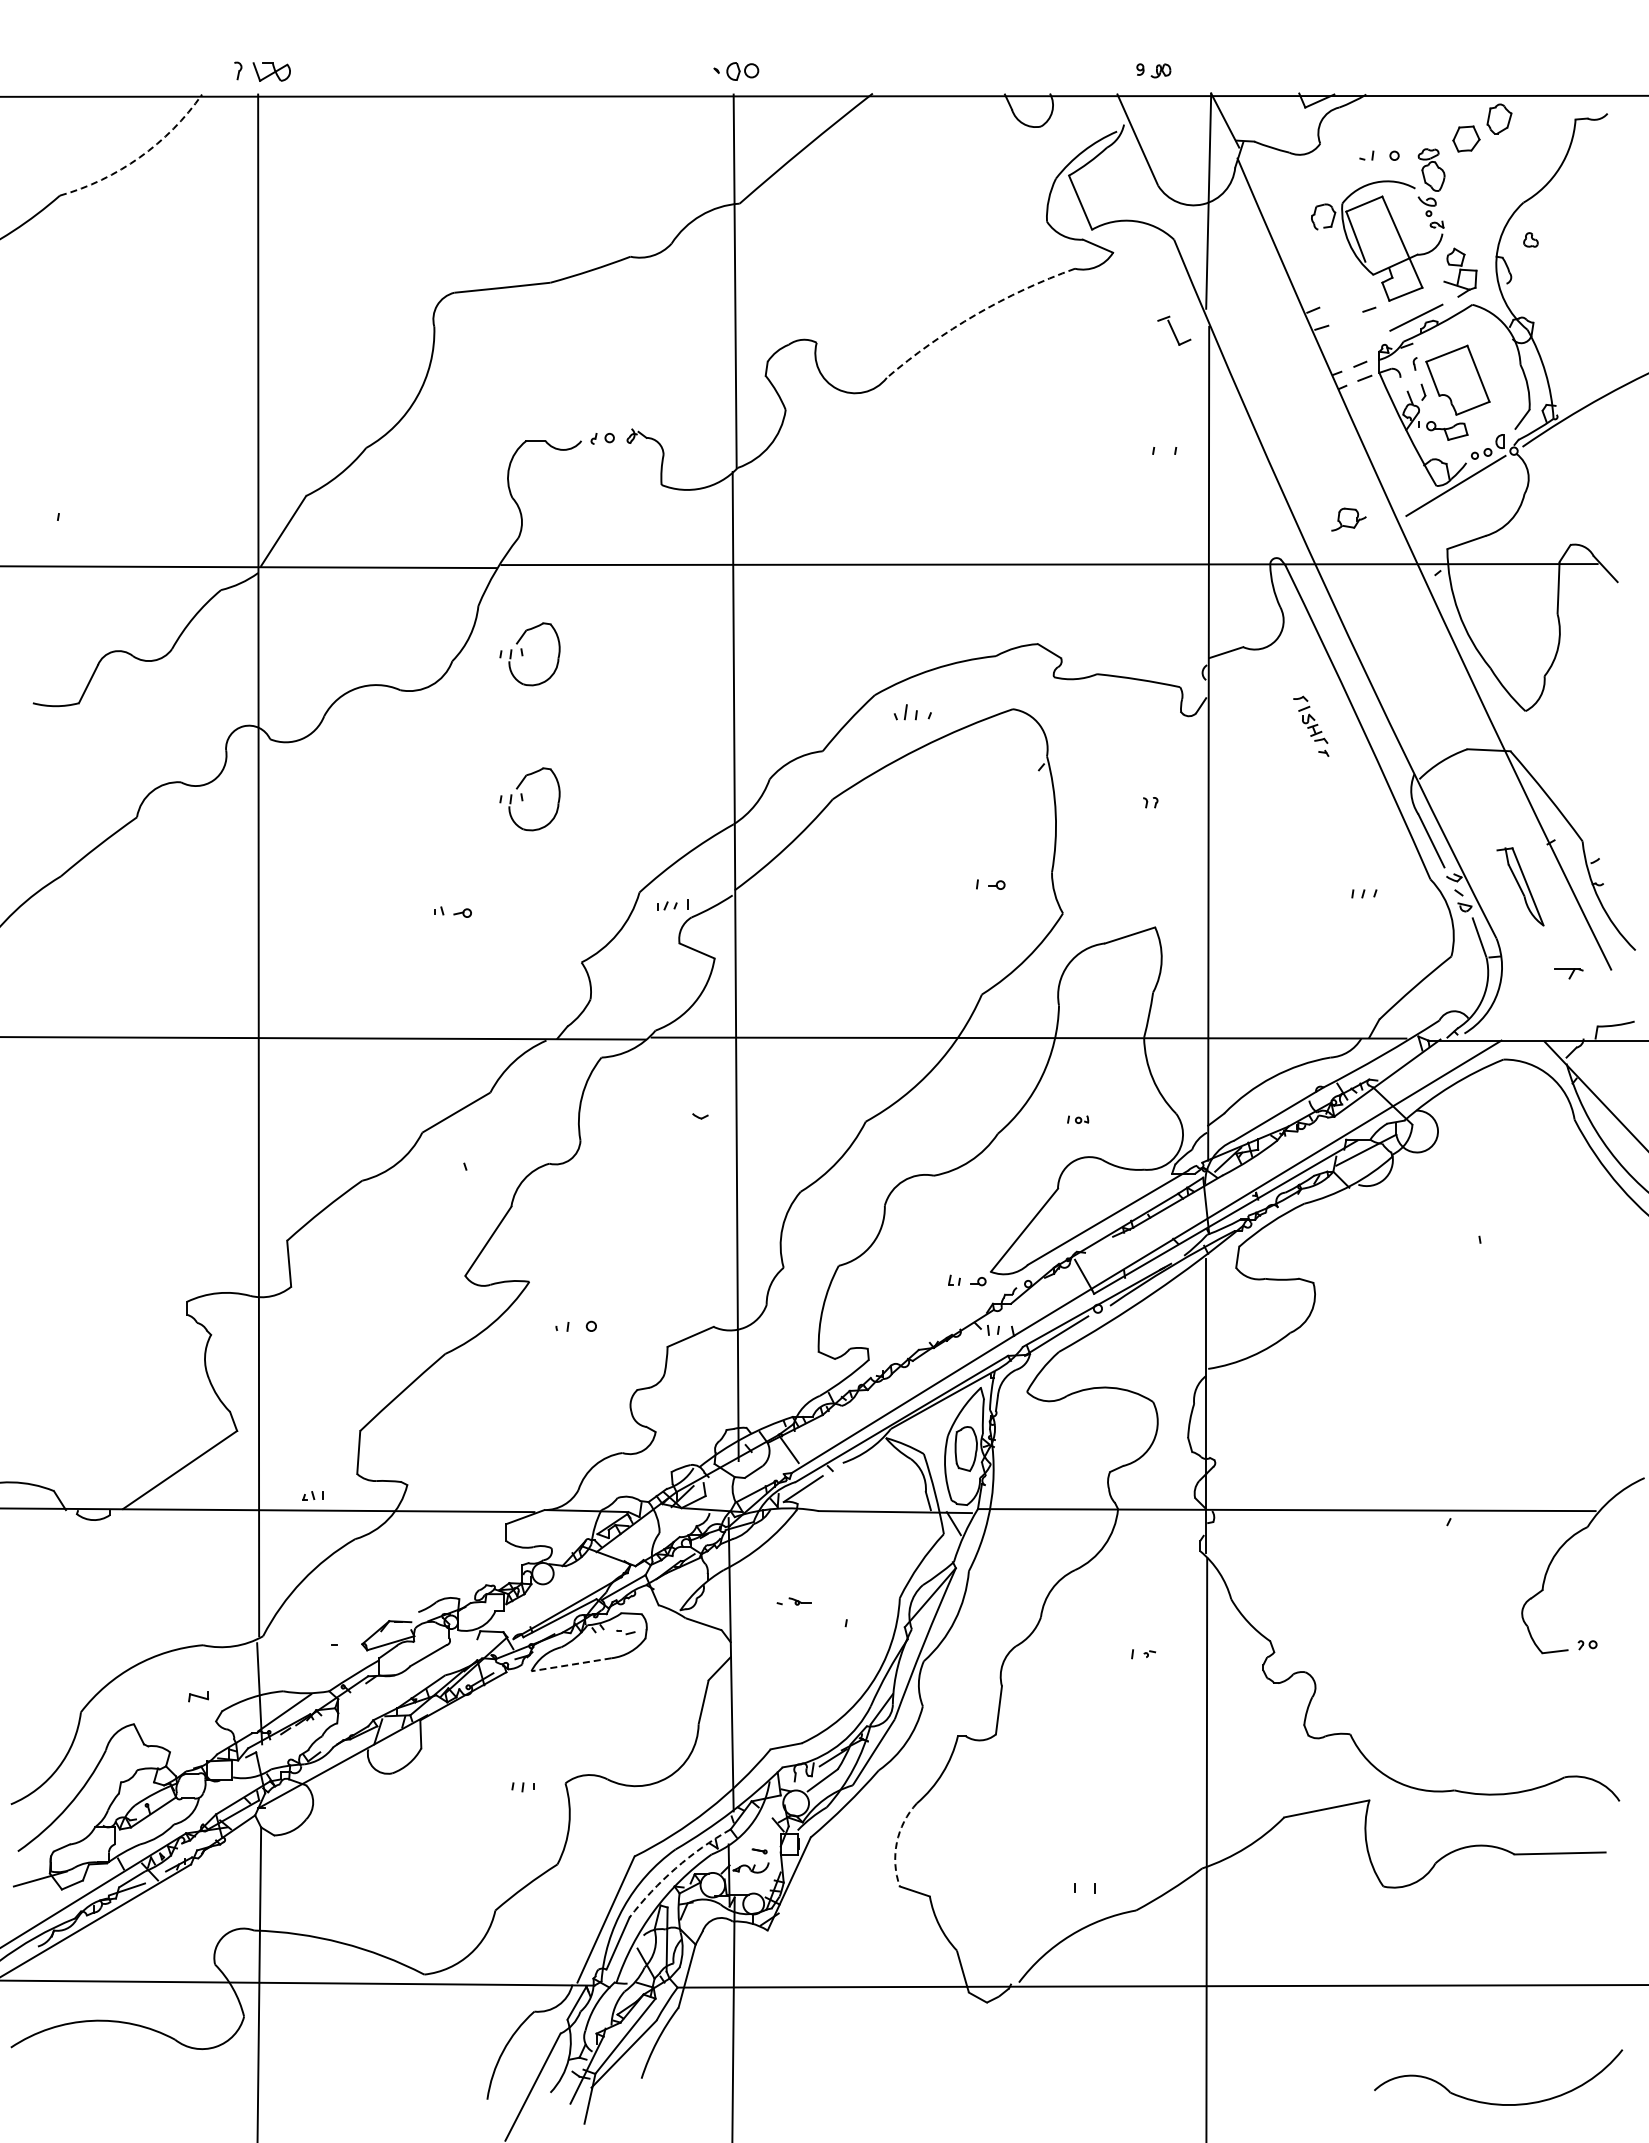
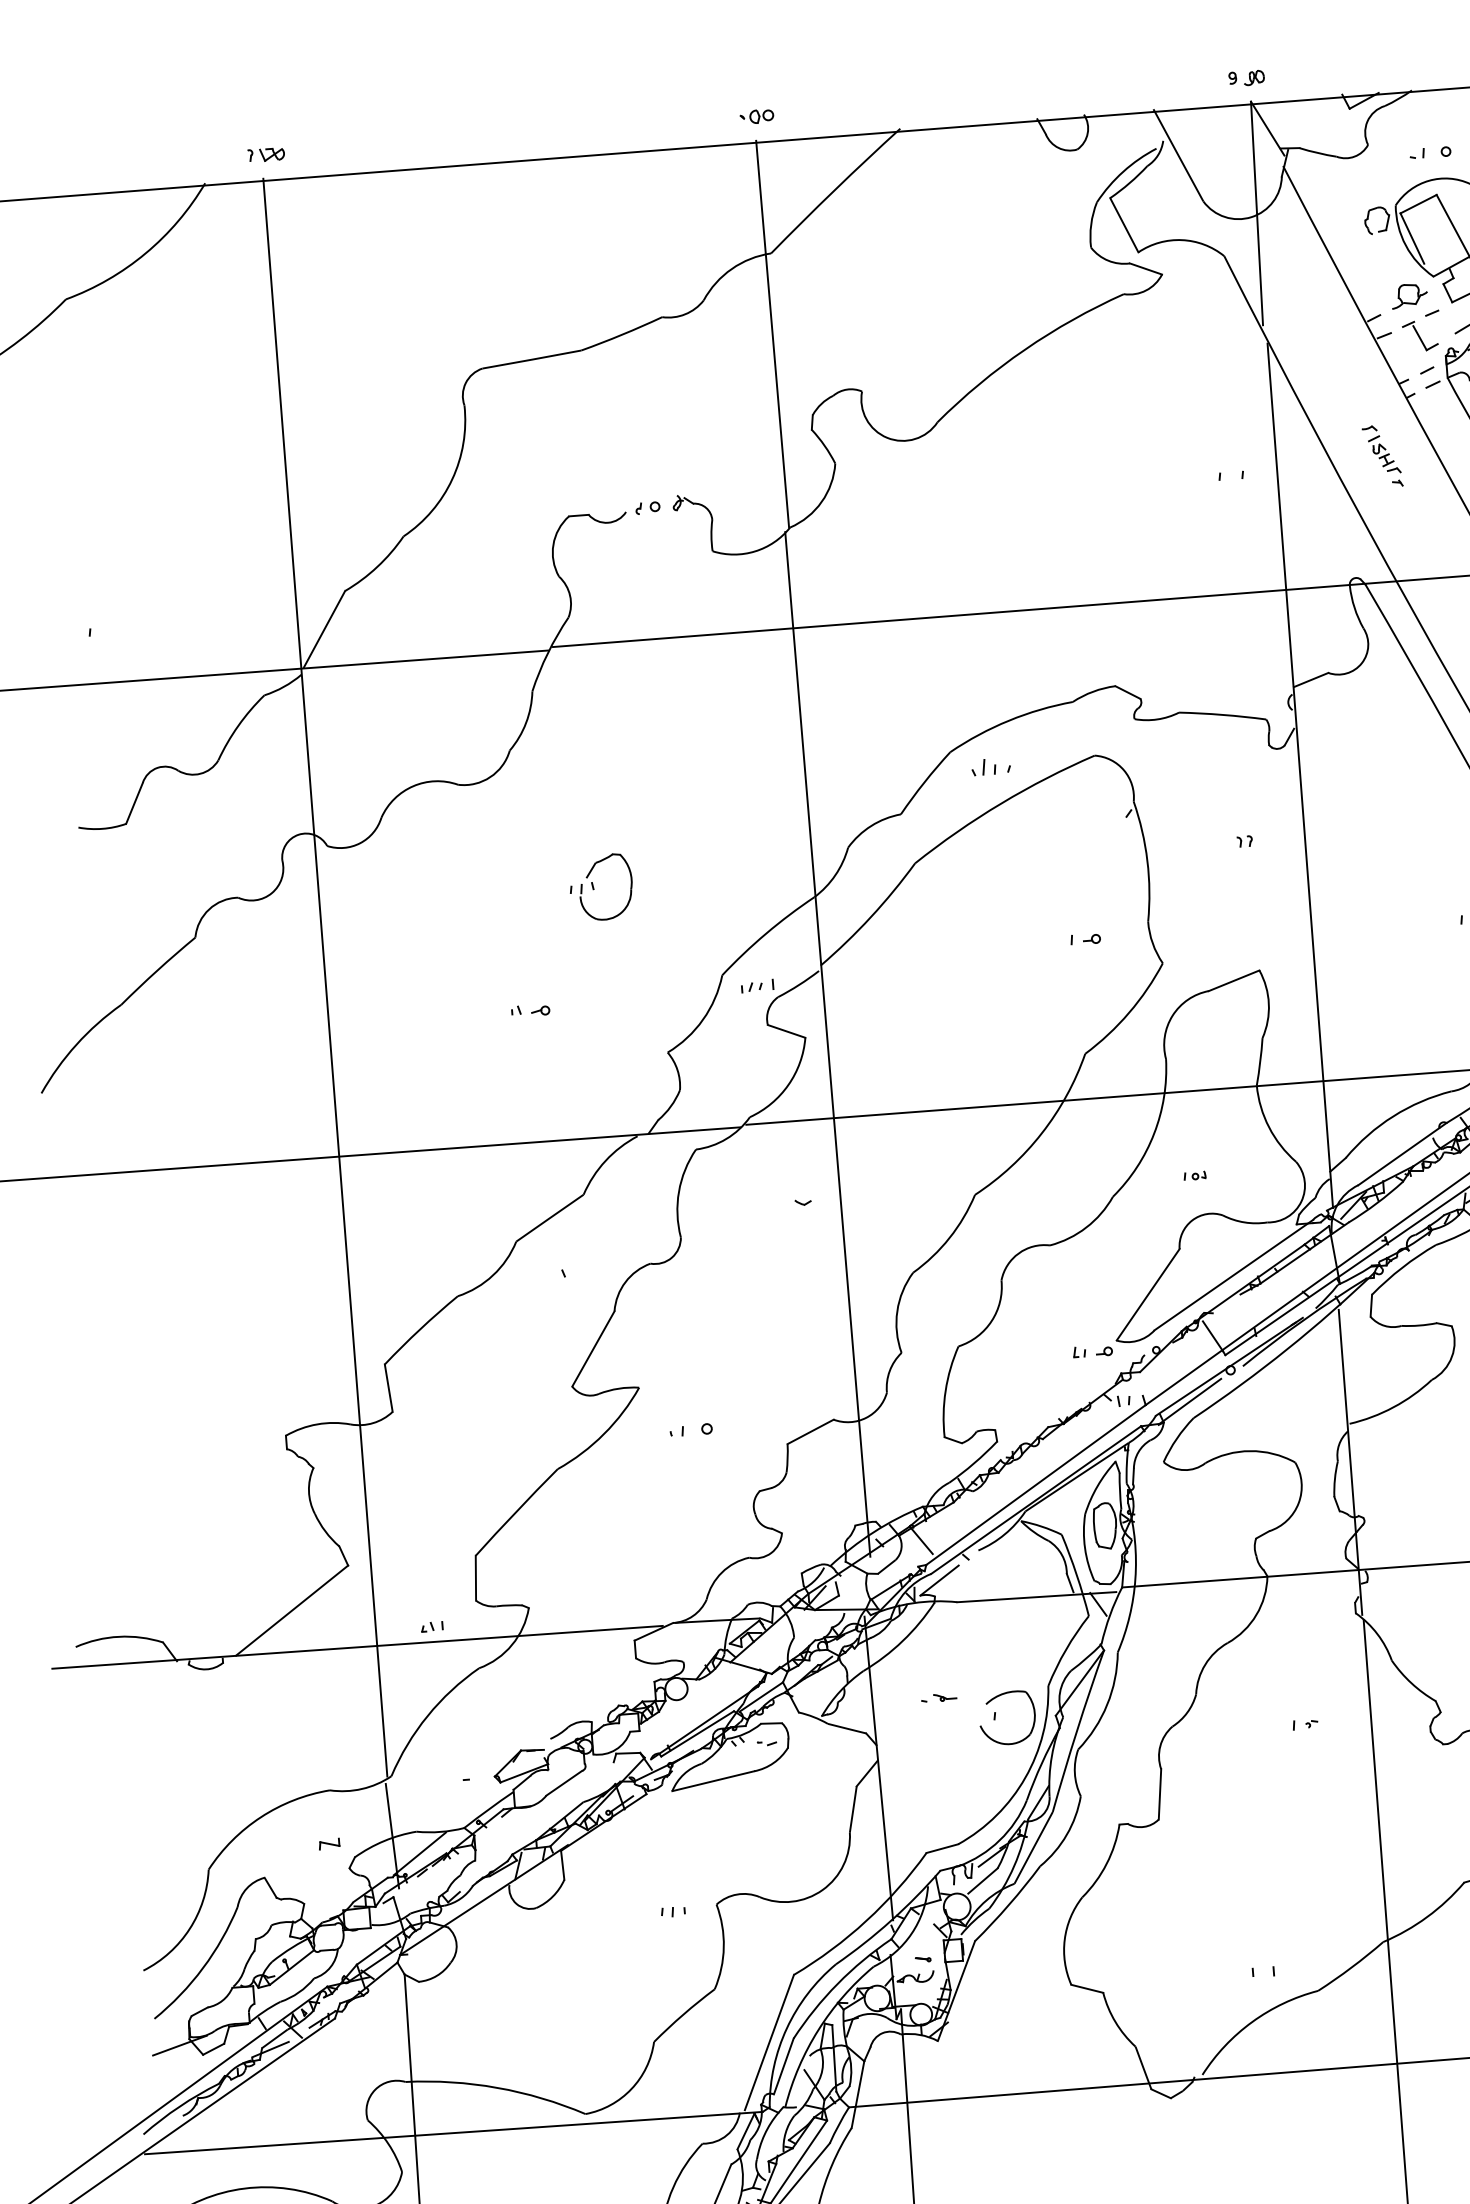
part: (1153, 70) -> (1246, 78), moved
part: (262, 71) -> (266, 154), size x0.62
part: (735, 71) -> (756, 116), size x0.71
arc: (139, 157) -> (145, 253), dashed -> solid
arc: (975, 314) -> (1024, 349), dashed -> solid
part: (1174, 330) -> (1420, 335), moved
part: (1348, 519) -> (1409, 295), moved
part: (529, 654) -> (589, 737), removed
part: (1311, 725) -> (1382, 455), moved
part: (848, 1606) -> (995, 1698), added
line: (571, 1664) -> (713, 1780), dashed -> solid
arc: (896, 1842) -> (1064, 1939), dashed -> solid
arc: (675, 1868) -> (837, 1984), dashed -> solid

